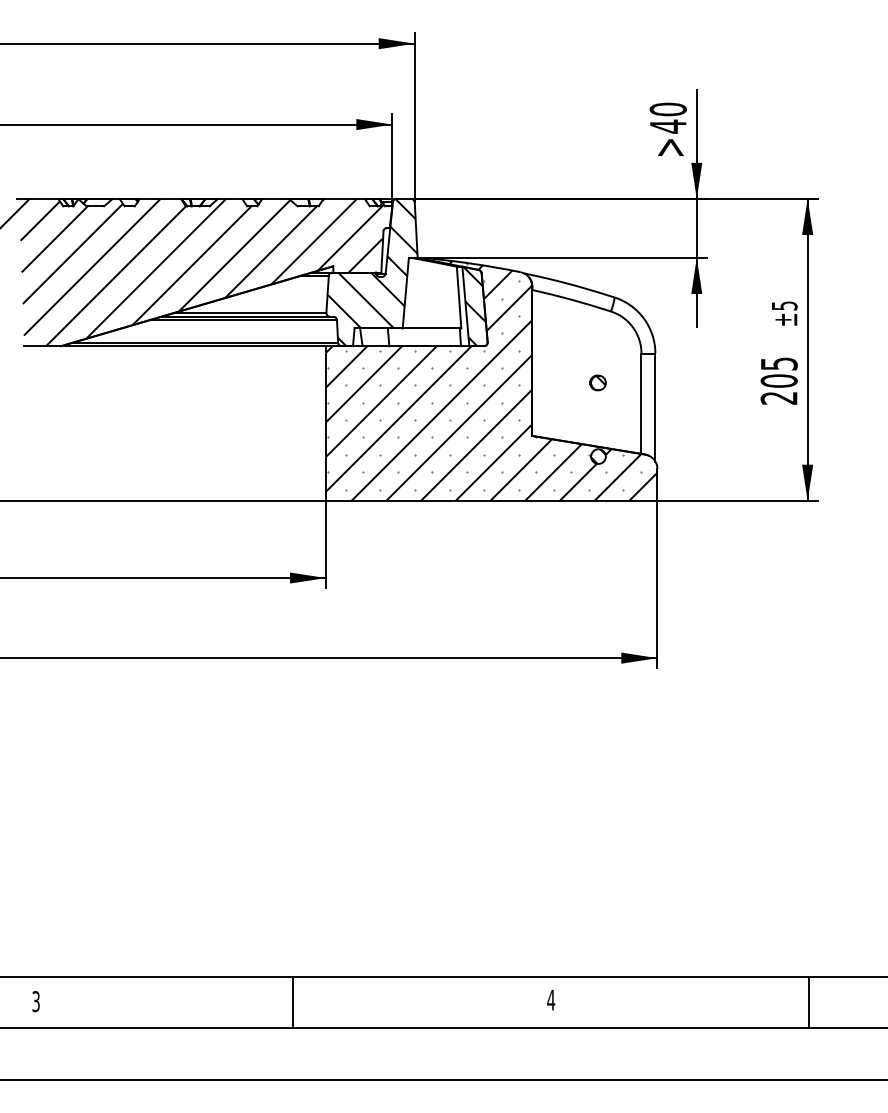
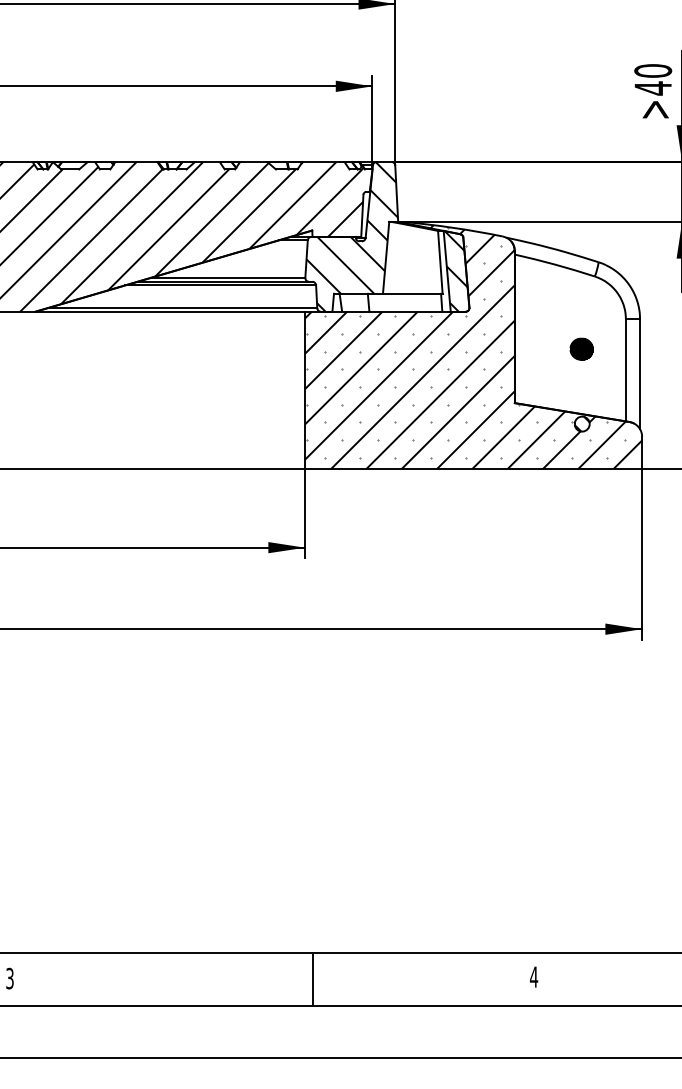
part: (597, 382) -> (581, 348), size x1.4
line: (293, 1002) -> (313, 979), moved

